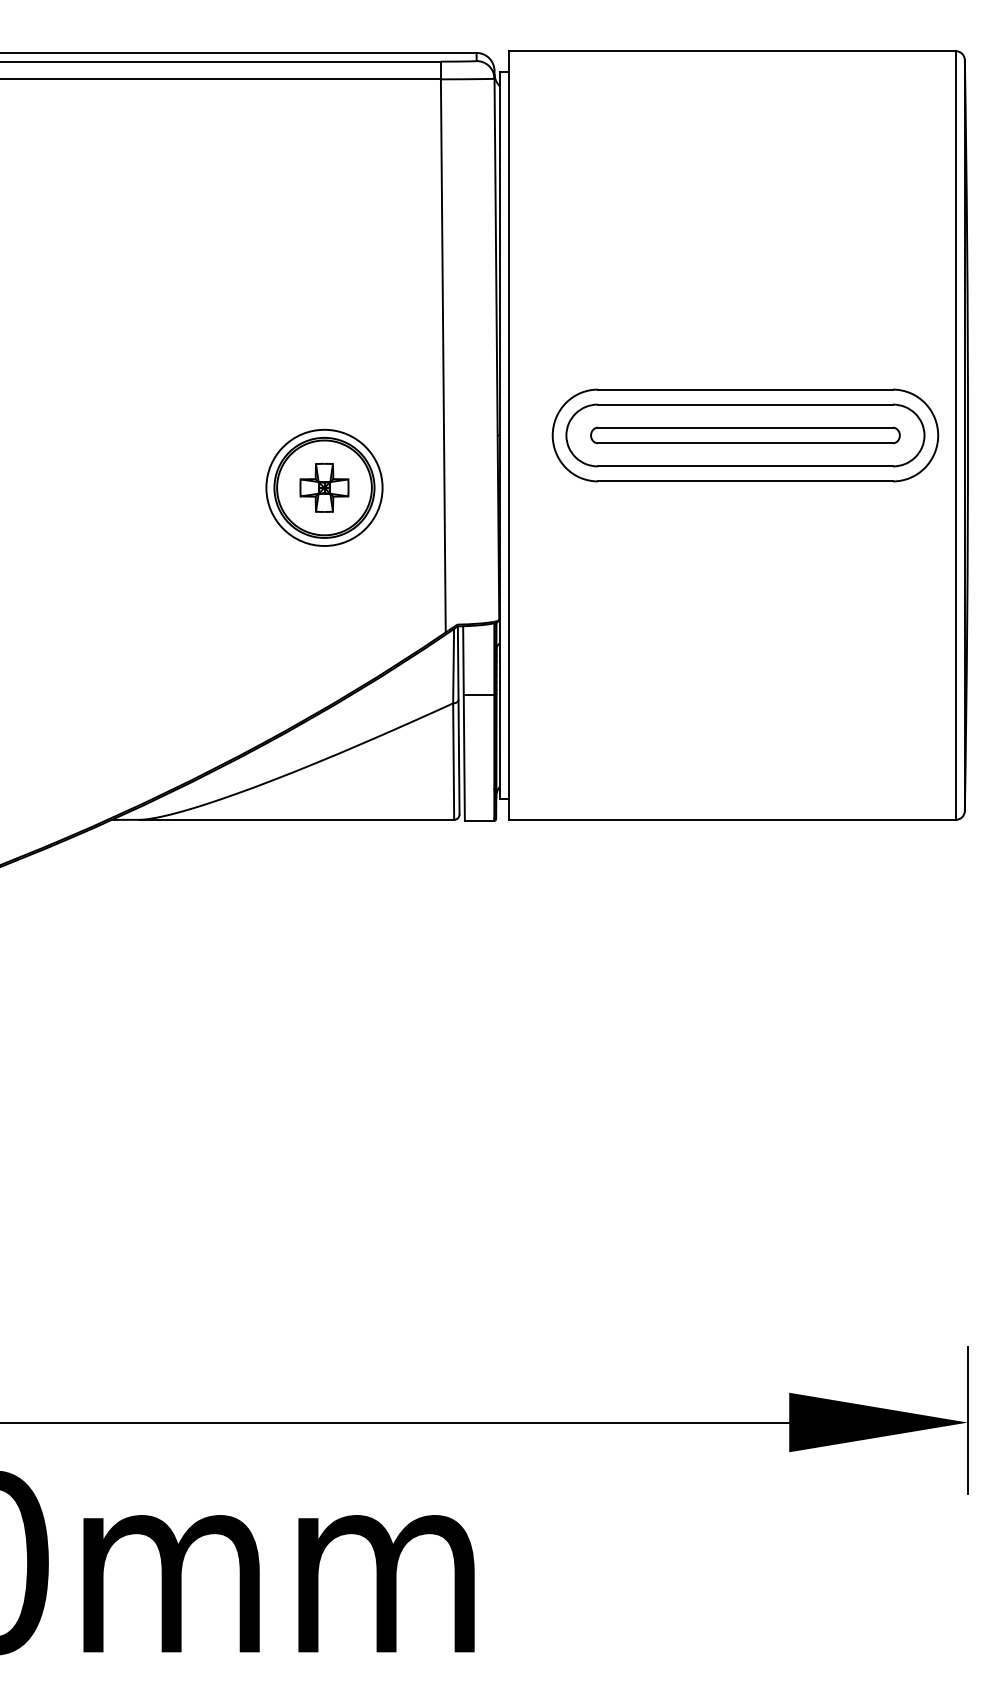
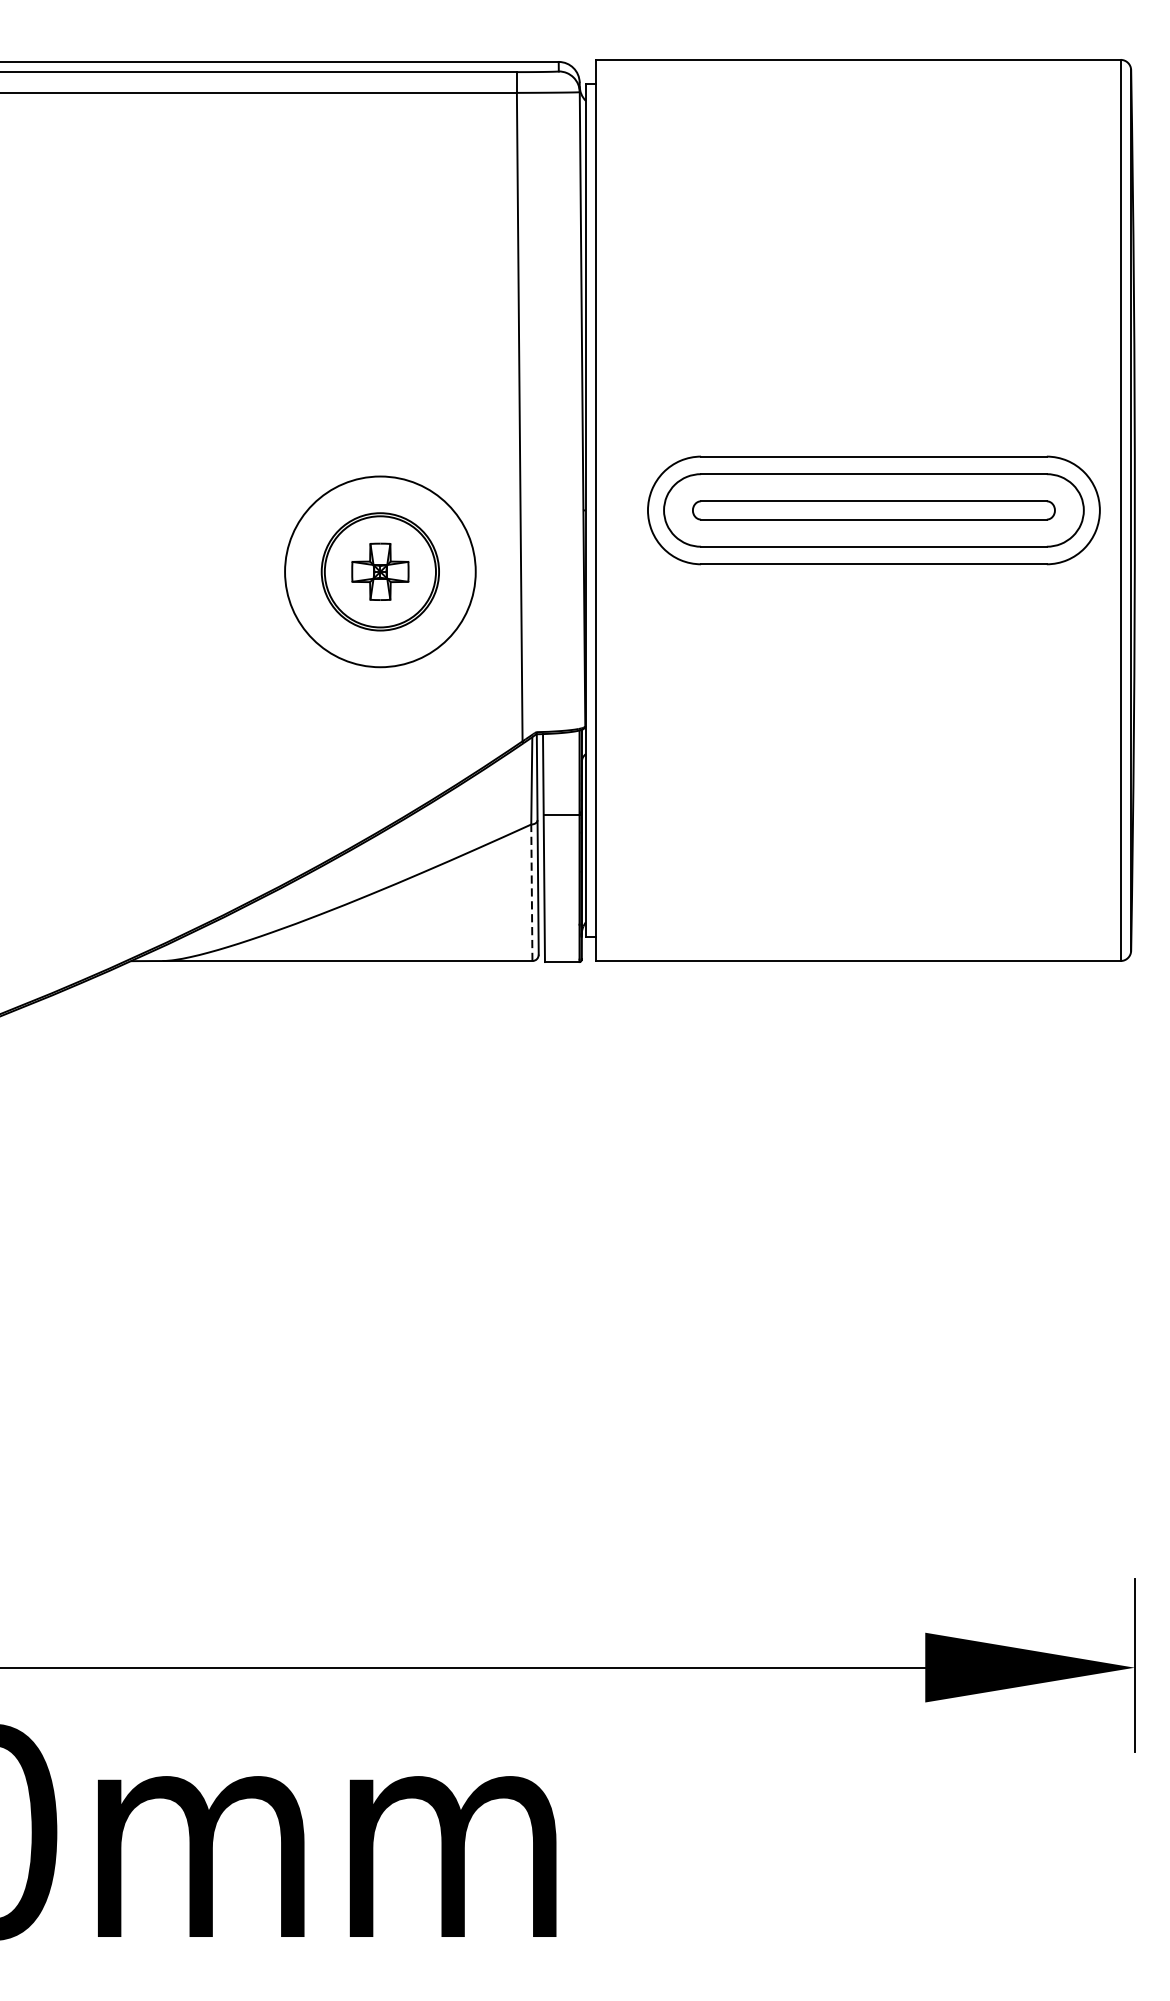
circle: (324, 487) -> (380, 571), size x1.4
line: (453, 761) -> (531, 892), solid -> dashed

